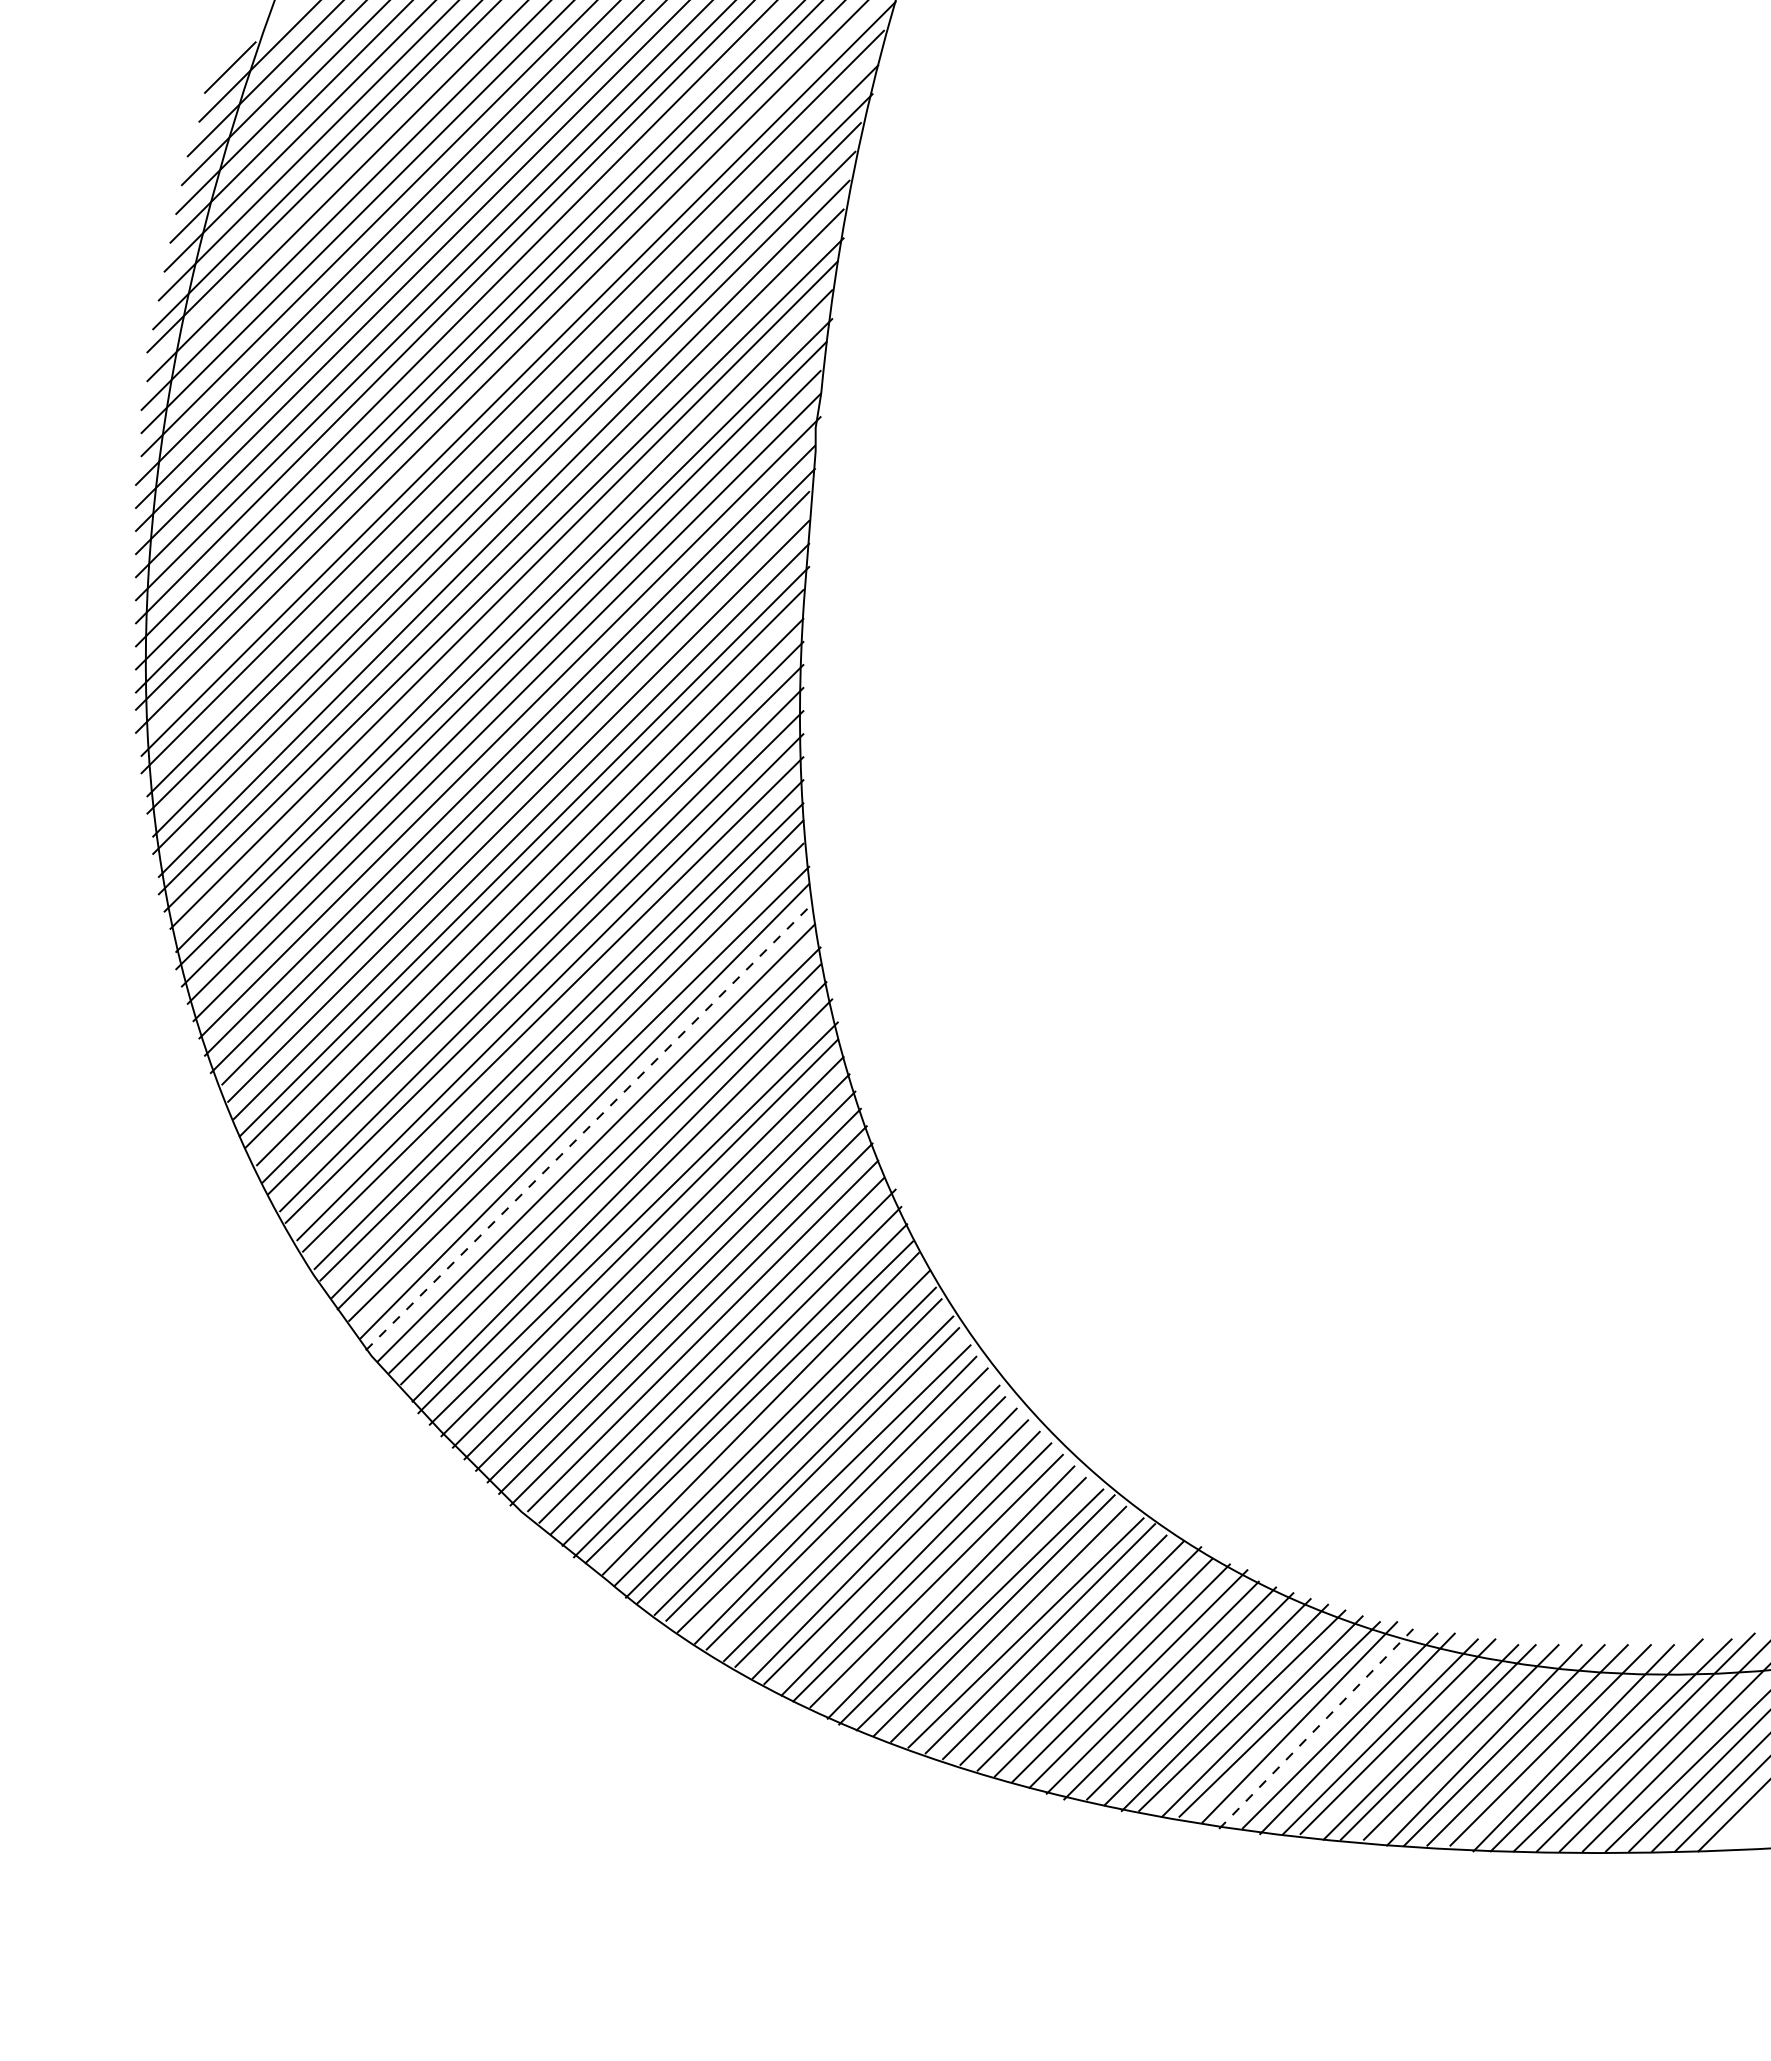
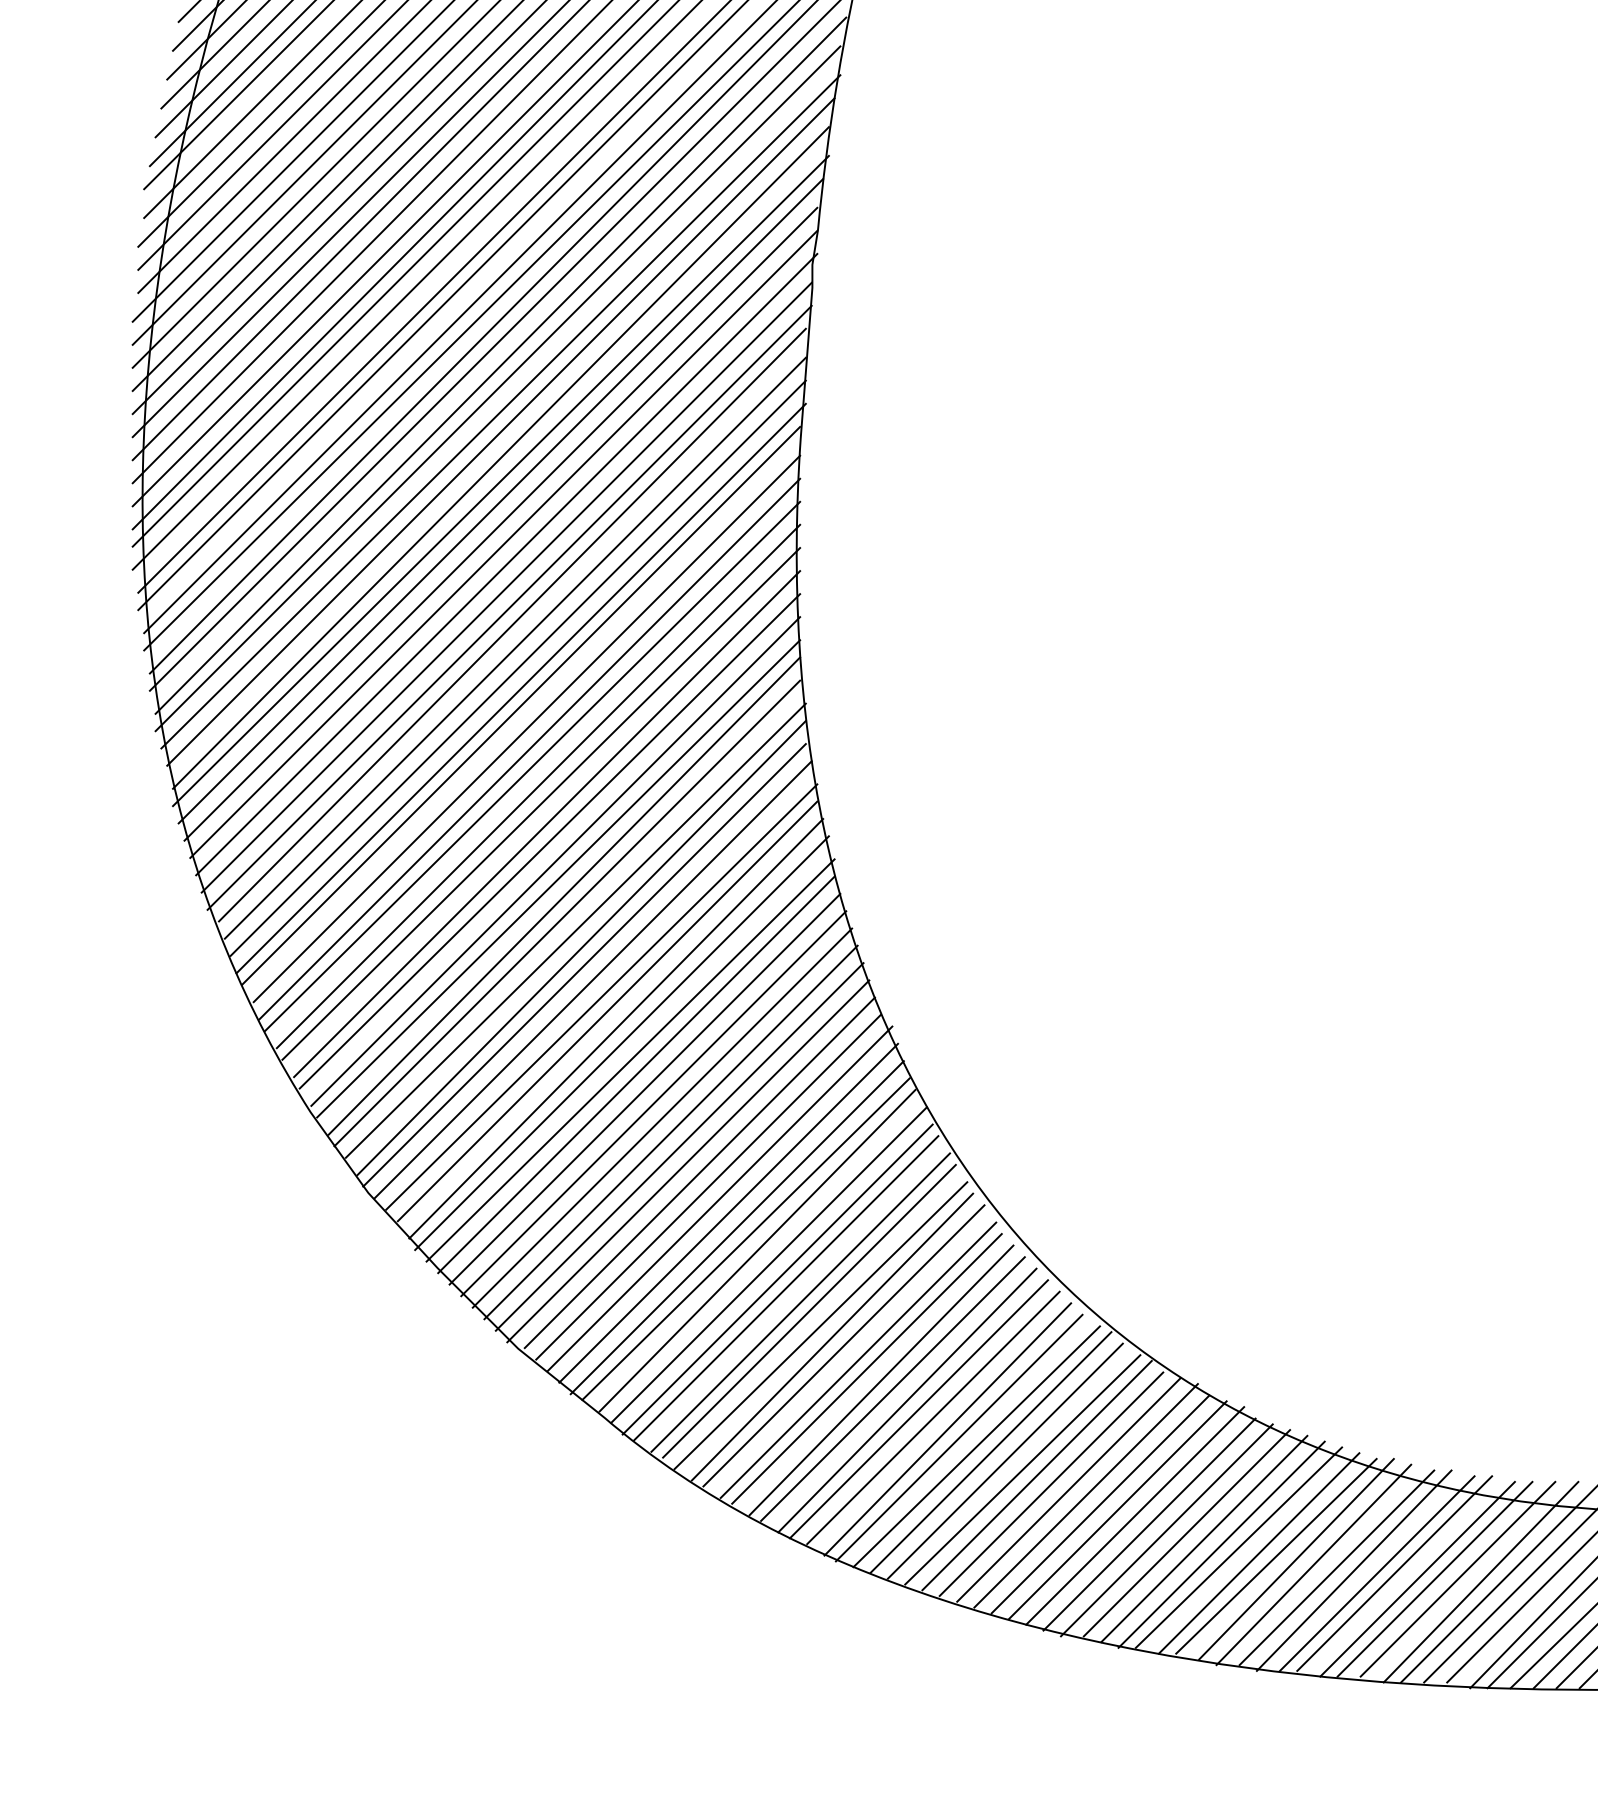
line: (587, 1128) -> (584, 965), dashed -> solid
line: (1317, 1728) -> (1314, 1565), dashed -> solid

